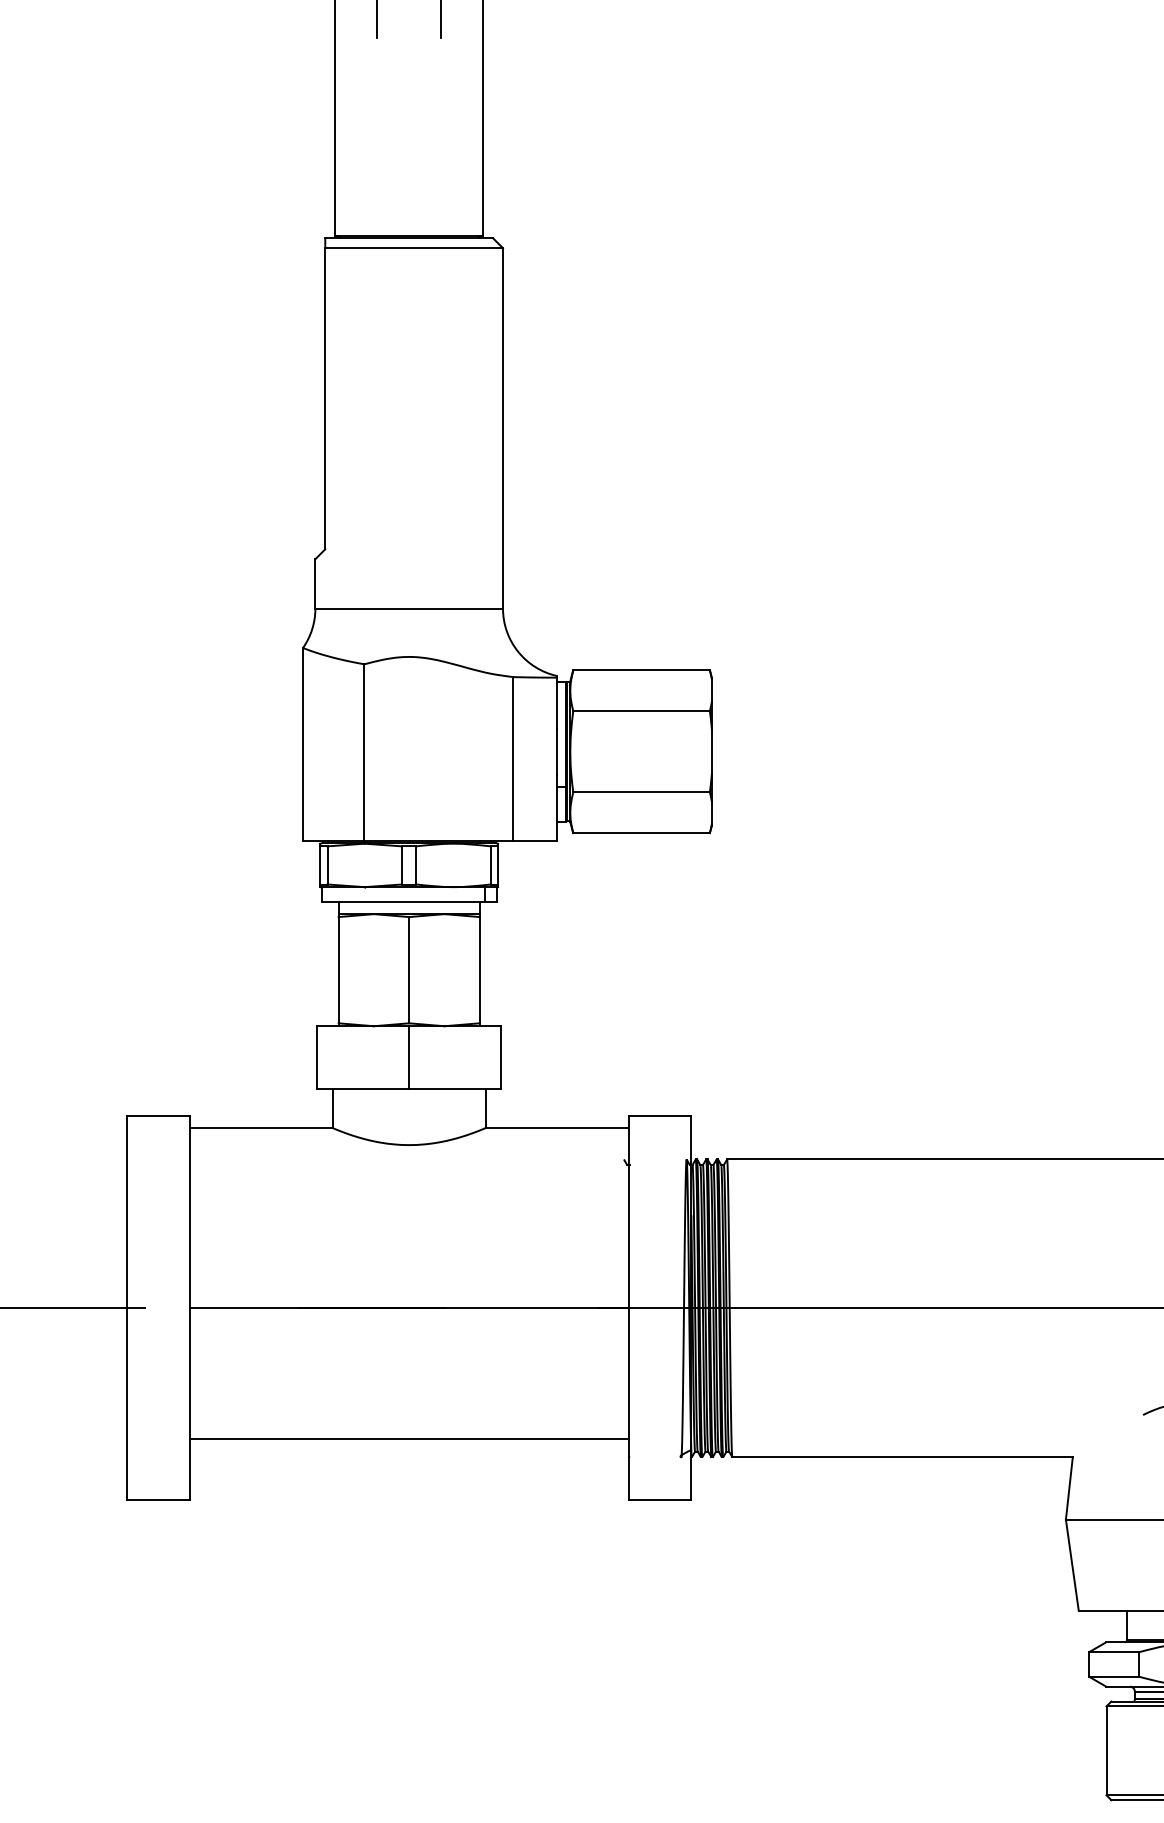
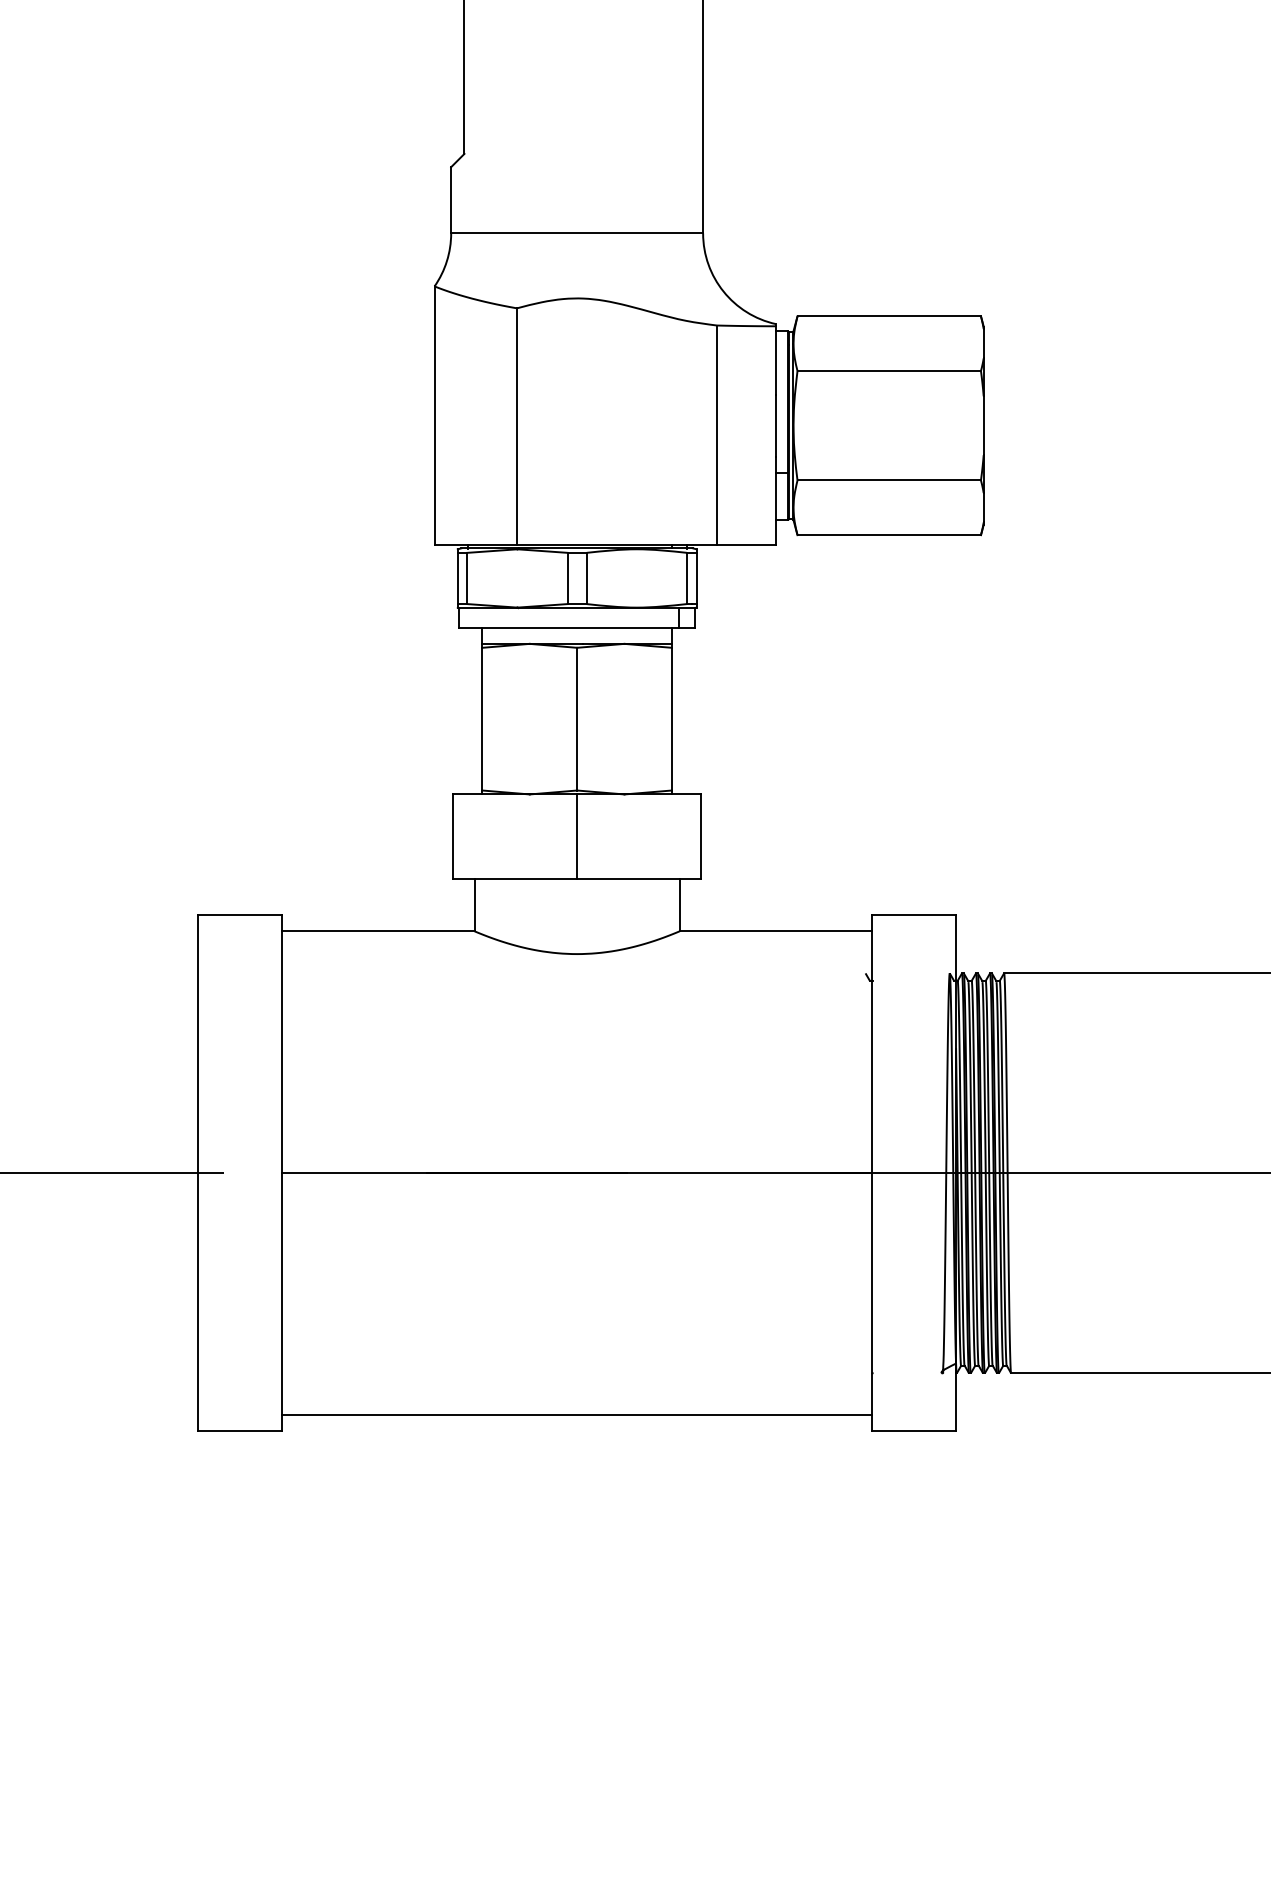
line: (408, 1438) -> (576, 1415), moved

